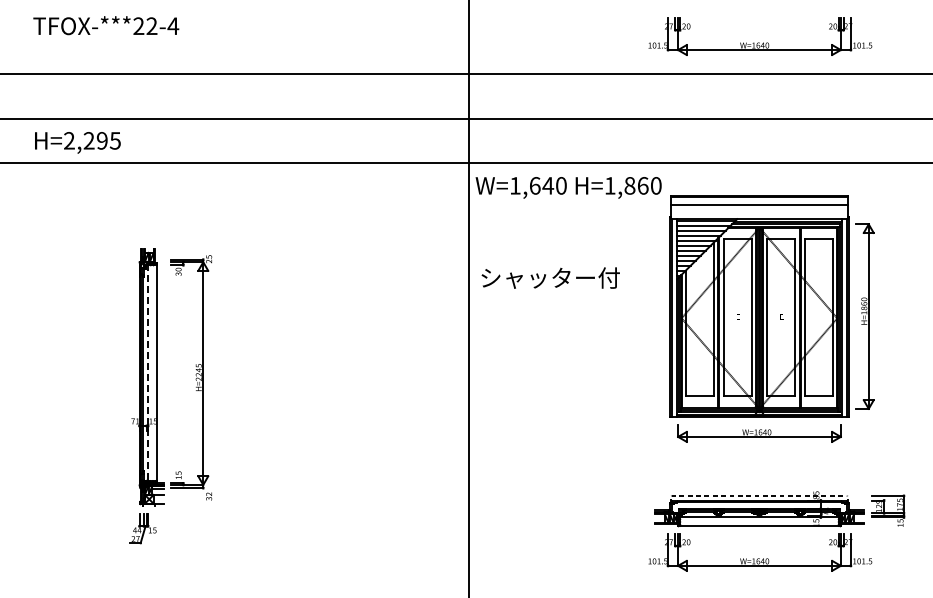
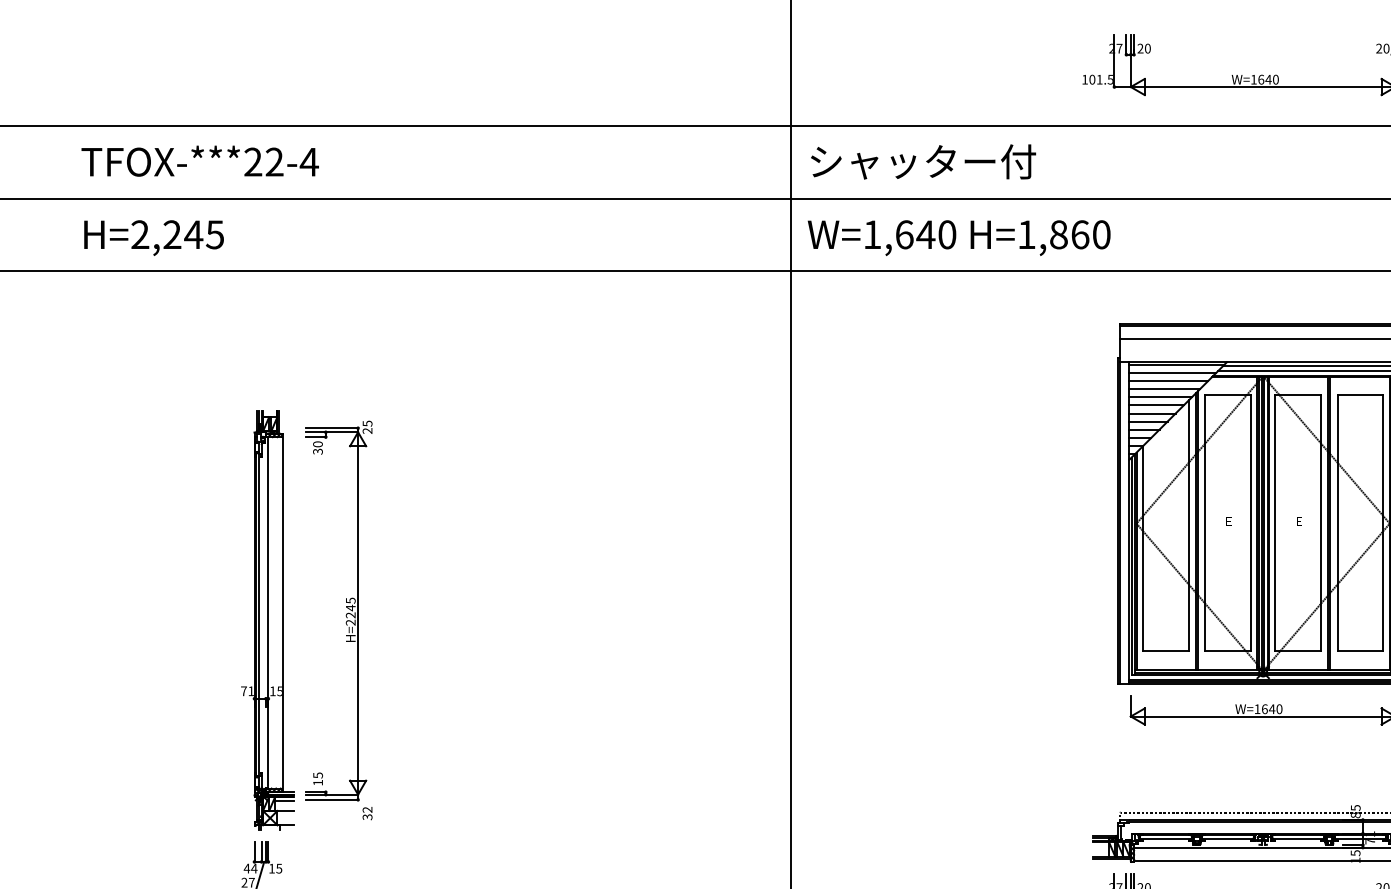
text: (106, 25) -> (200, 160), moved
text: (102, 140) -> (194, 234), H=2,295 -> H=2,245
text: (568, 187) -> (958, 237), moved
text: (550, 277) -> (923, 160), moved
line: (148, 372) -> (268, 611), dashed -> solid

